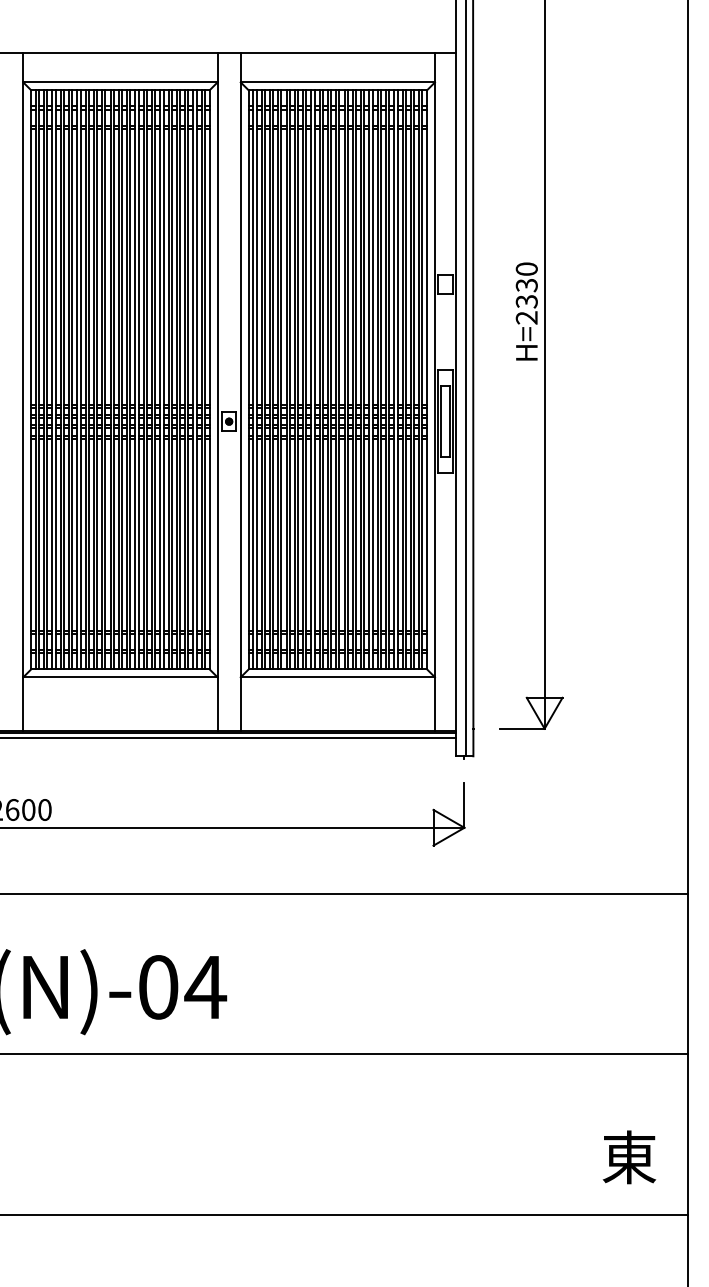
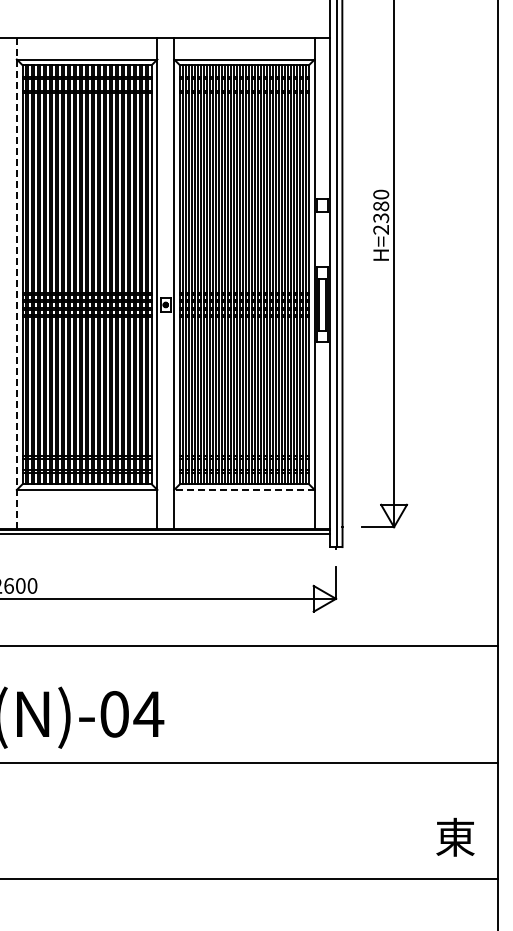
text: (525, 285) -> (380, 206), H=2330 -> H=2380
line: (22, 393) -> (16, 284), solid -> dashed
line: (336, 676) -> (243, 489), solid -> dashed

